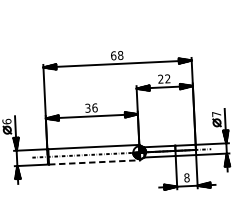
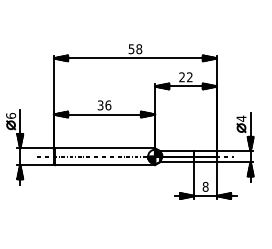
text: (113, 56) -> (131, 49), 68 -> 58
text: (216, 114) -> (241, 118), 7 -> 4
line: (94, 162) -> (105, 165), dashed -> solid

